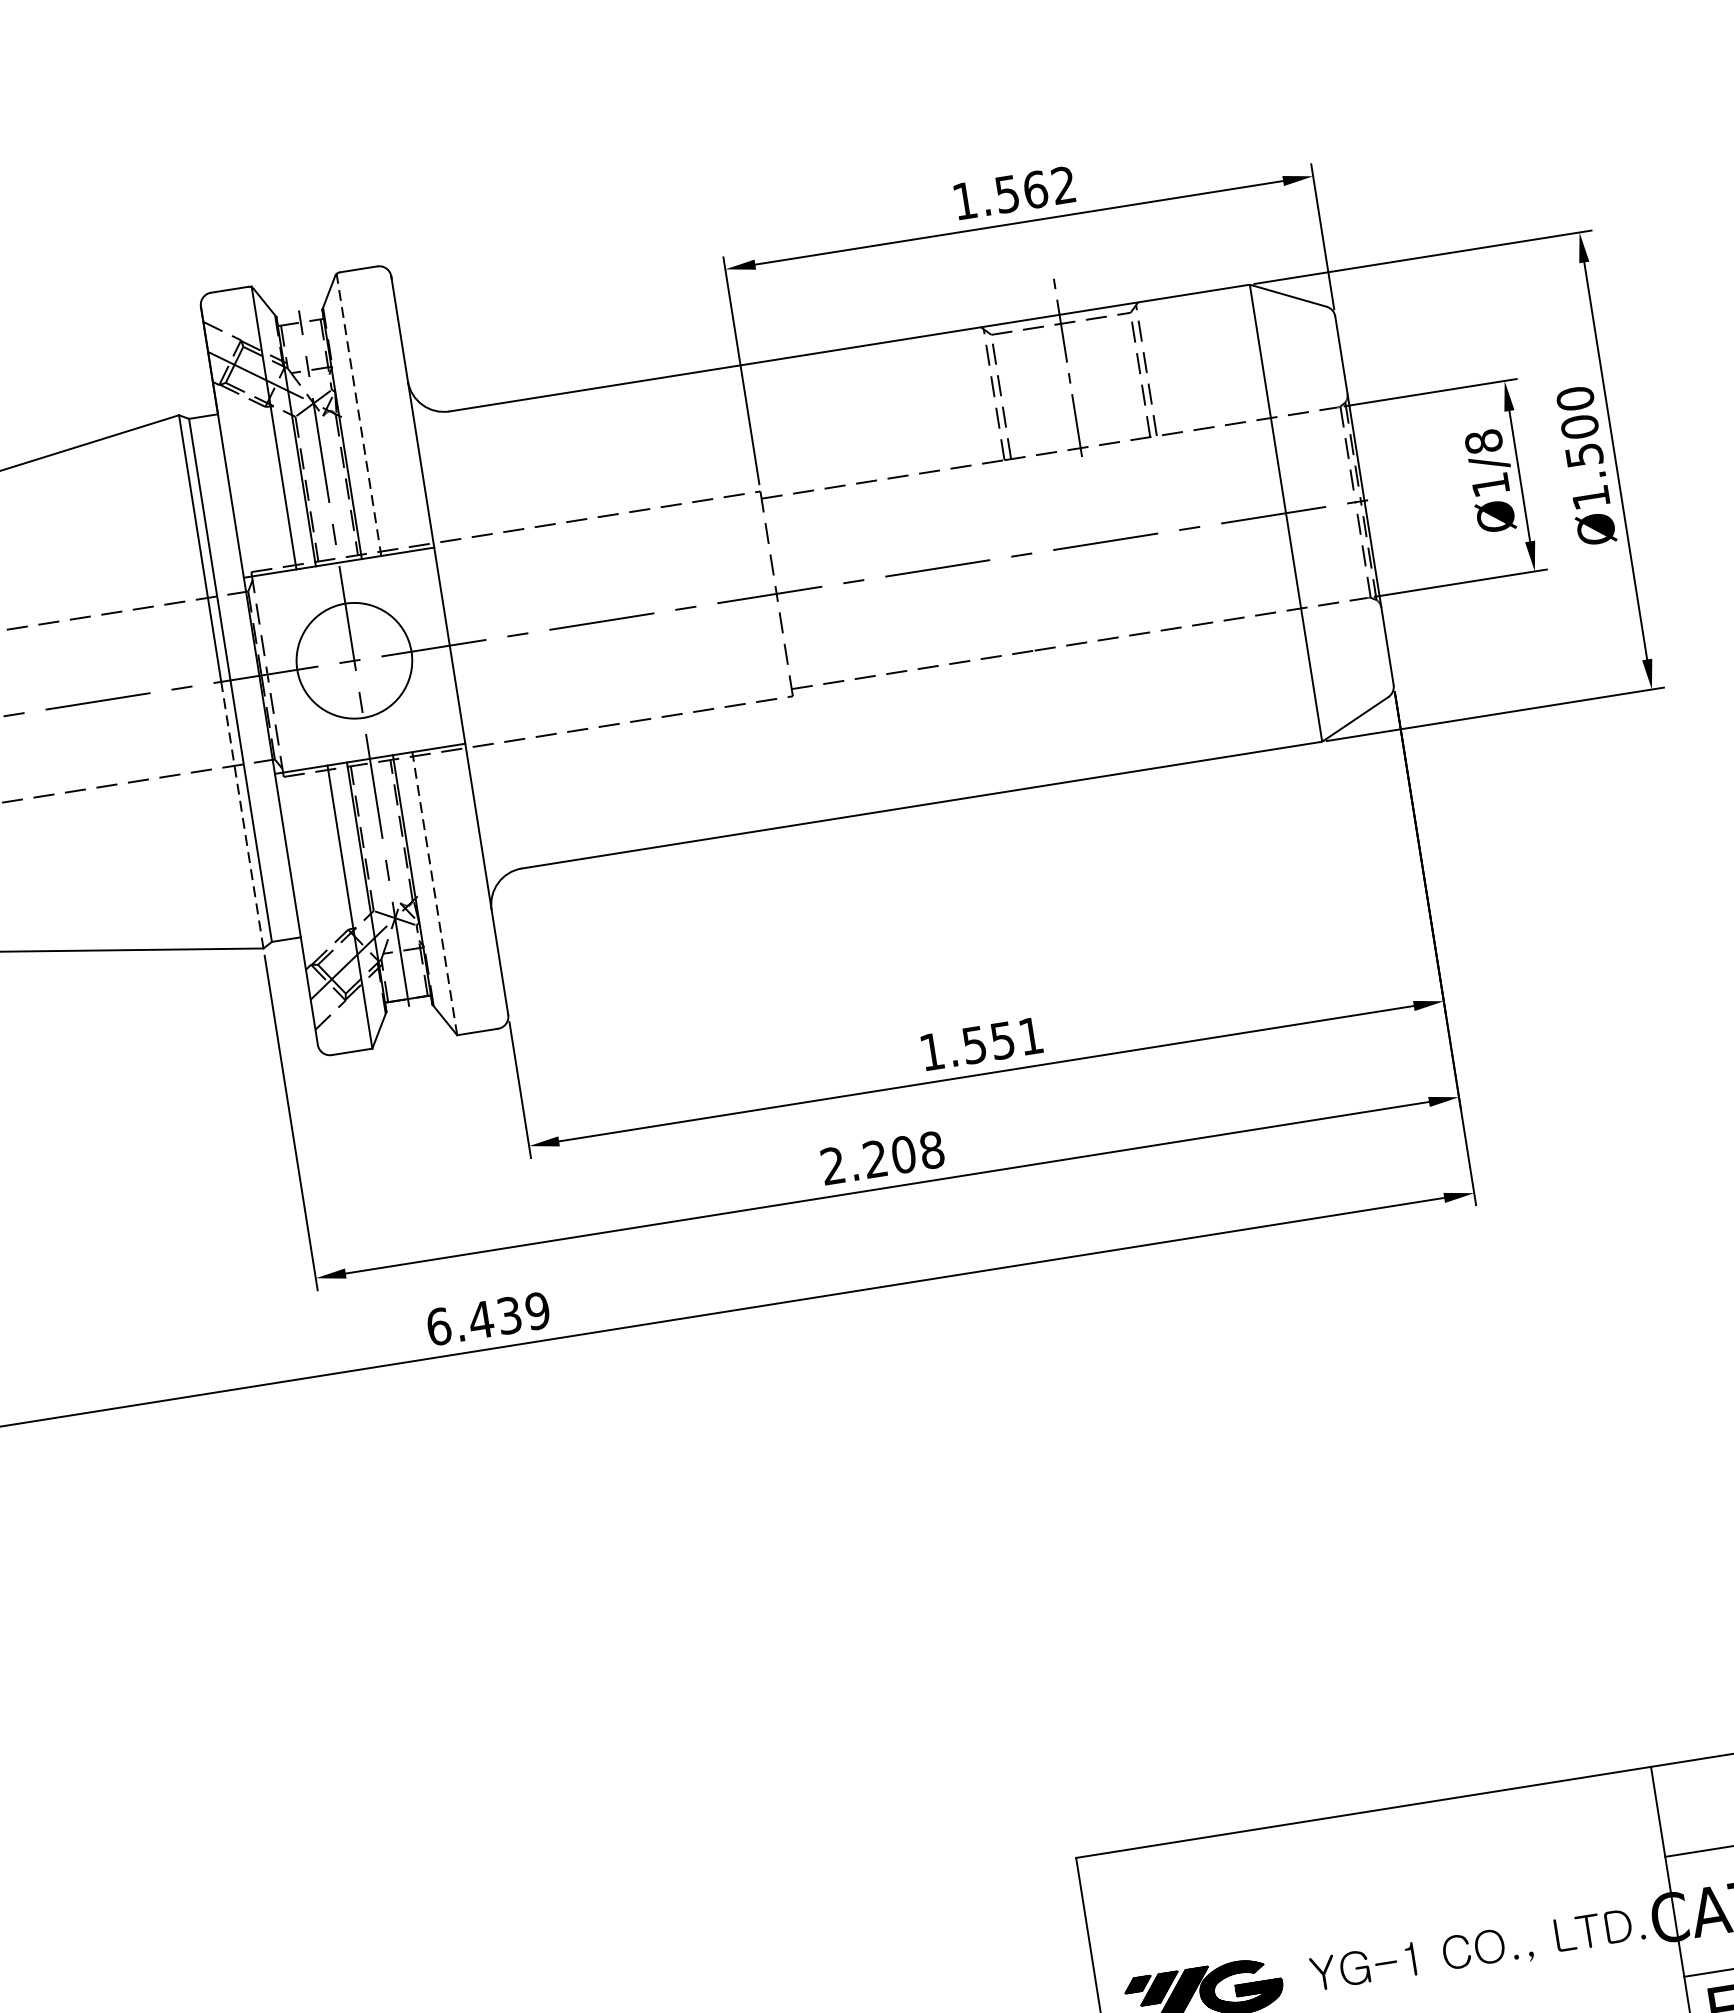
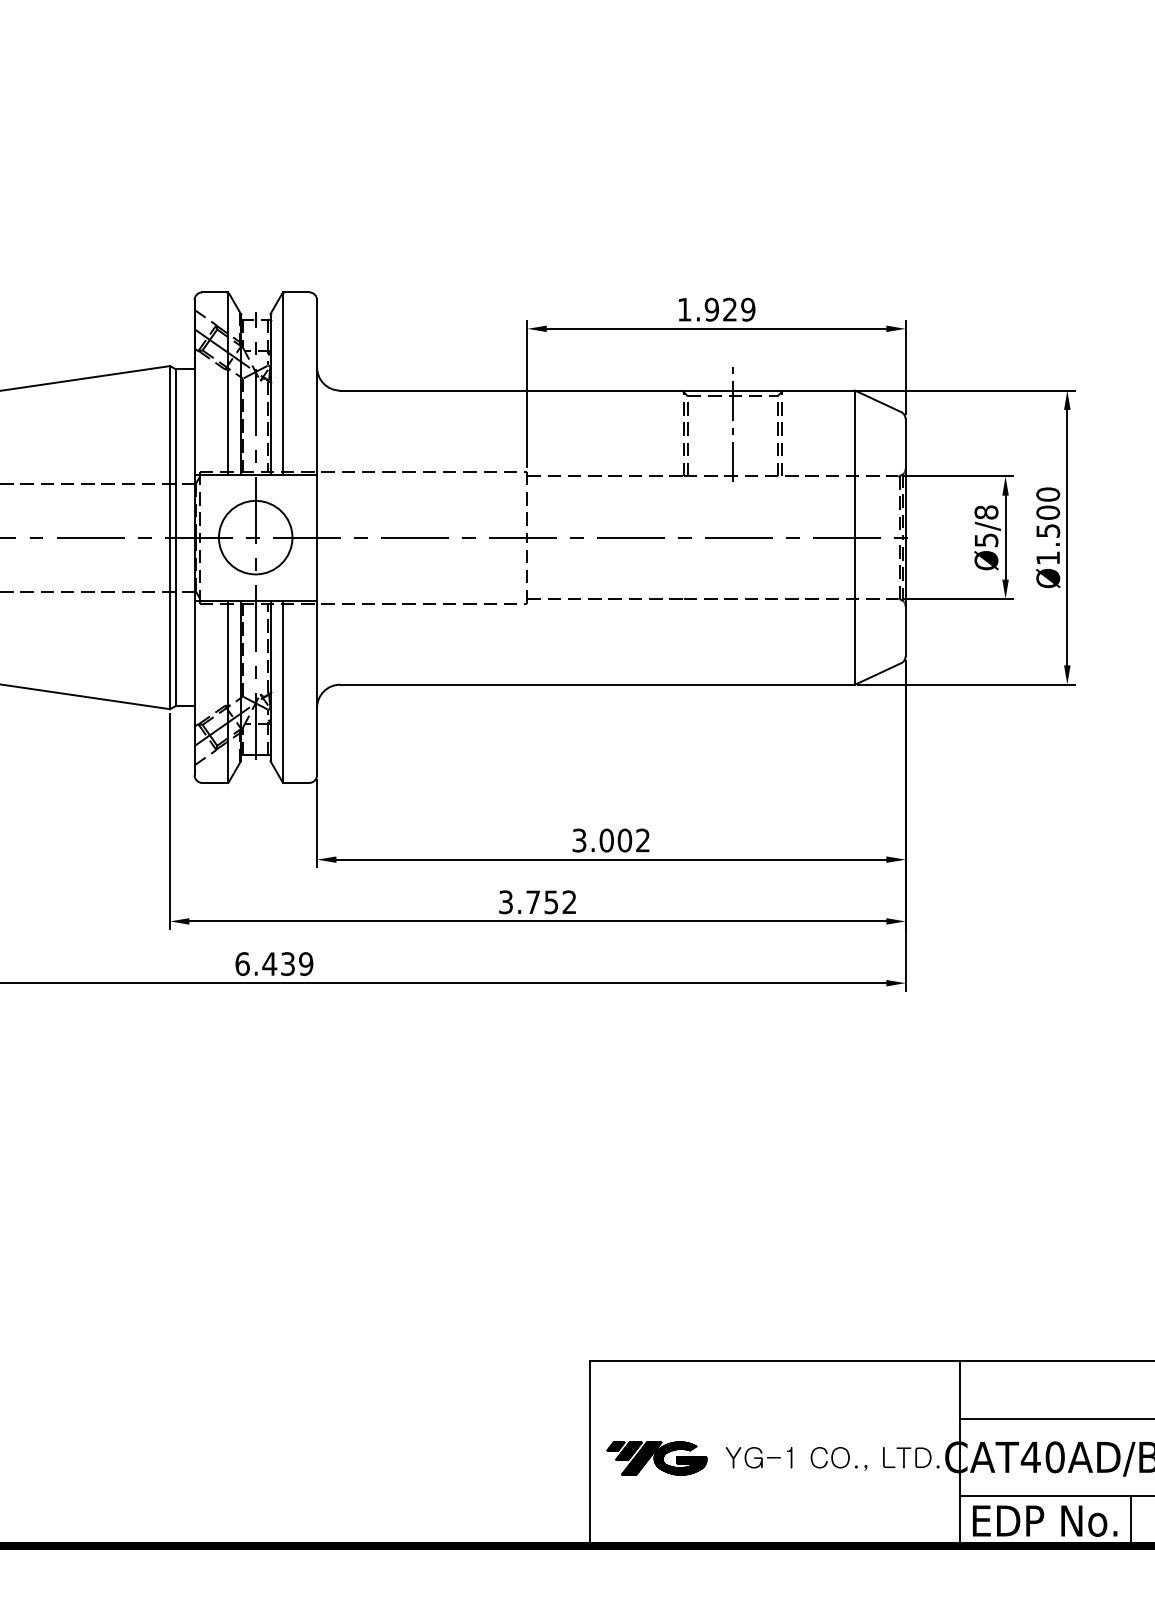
text: (1034, 189) -> (729, 309), 1.562 -> 1.929
line: (359, 414) -> (283, 383), dashed -> solid
text: (1490, 485) -> (986, 540), Ø1/8 -> Ø5/8
line: (243, 815) -> (170, 623), dashed -> solid
line: (435, 893) -> (283, 691), dashed -> solid
text: (980, 1044) -> (610, 840), 1.551 -> 3.002
text: (882, 1158) -> (537, 902), 2.208 -> 3.752

